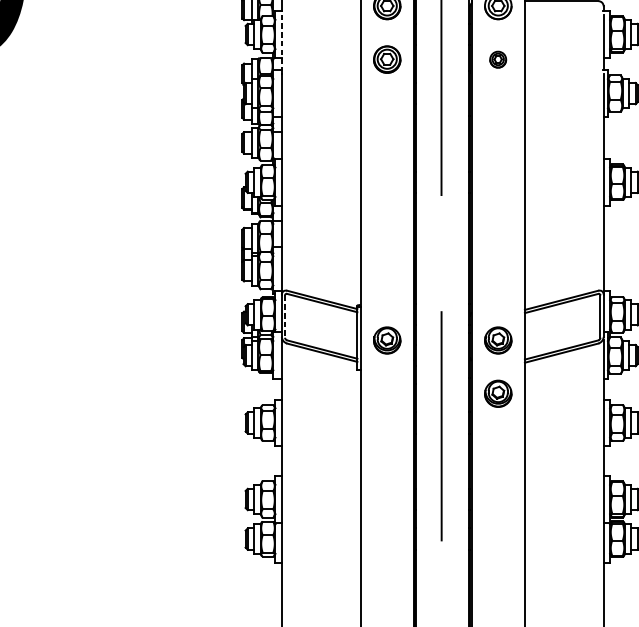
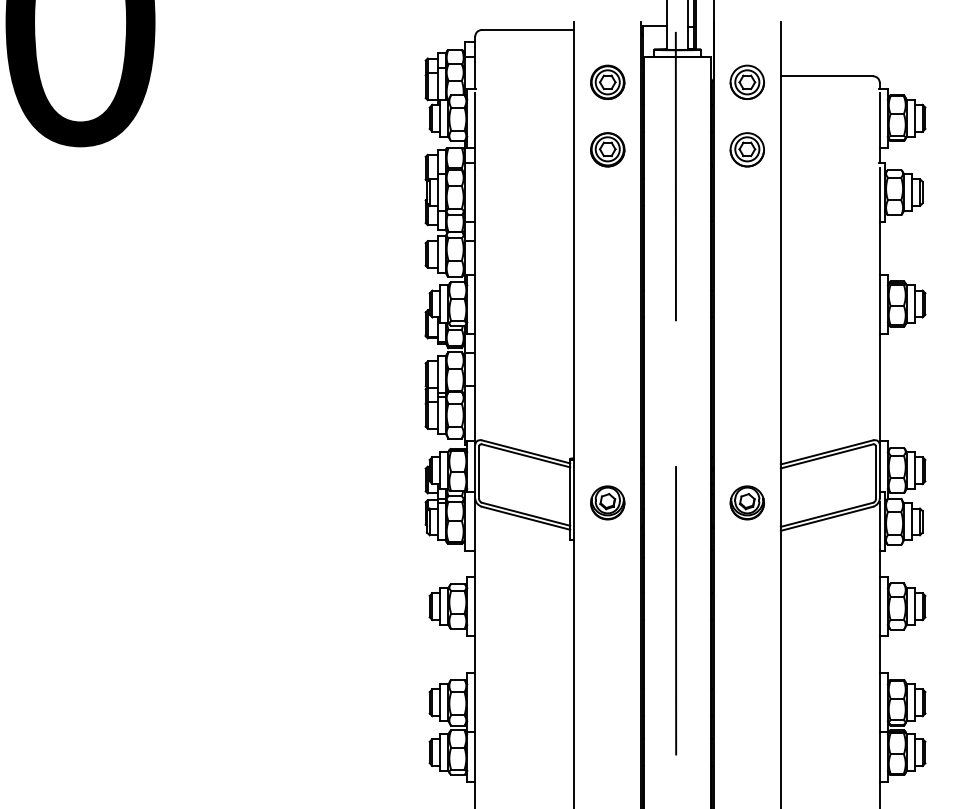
line: (282, 42) -> (475, 128), dashed -> solid
part: (497, 59) -> (746, 149), size x1.67
line: (285, 316) -> (479, 472), dashed -> solid
part: (497, 393) -> (746, 569), removed

